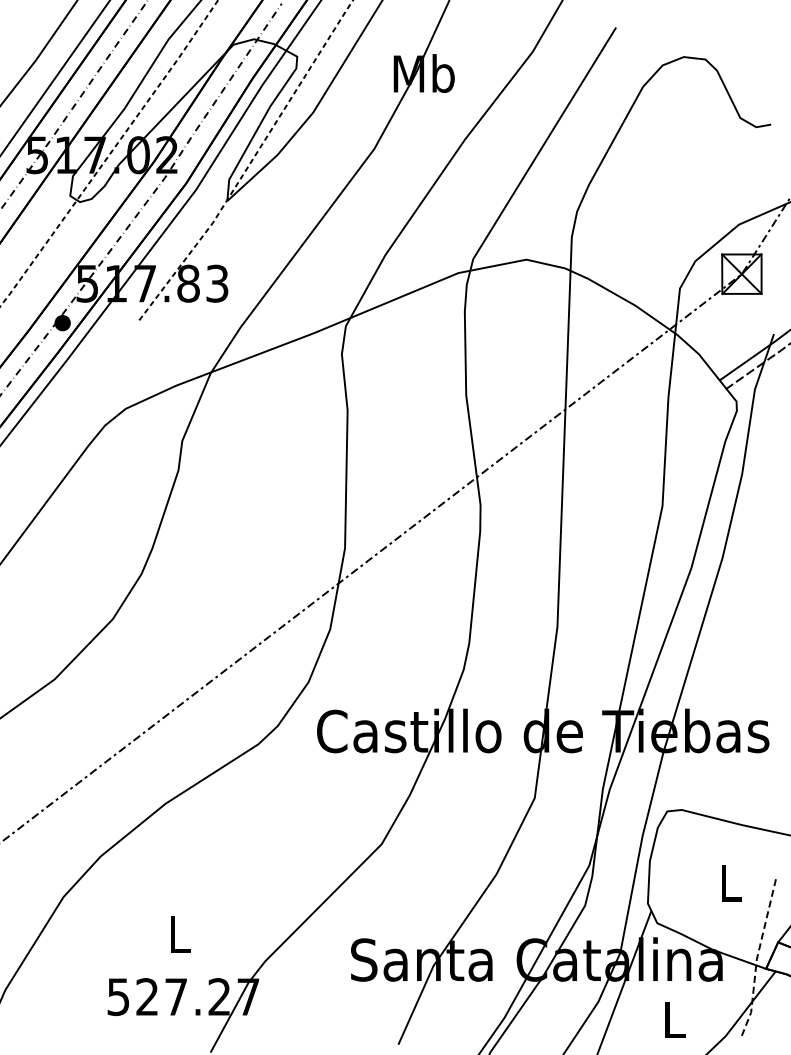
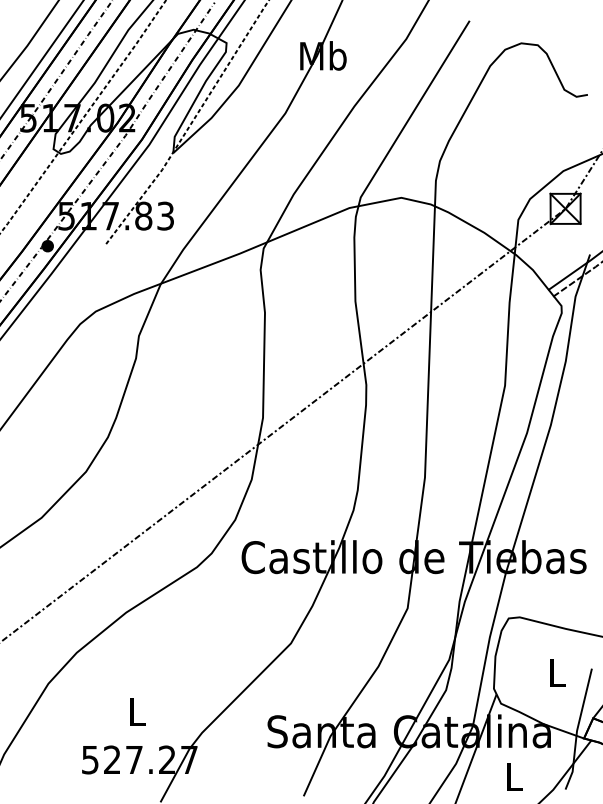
line: (757, 957) -> (577, 729), dashed -> solid

